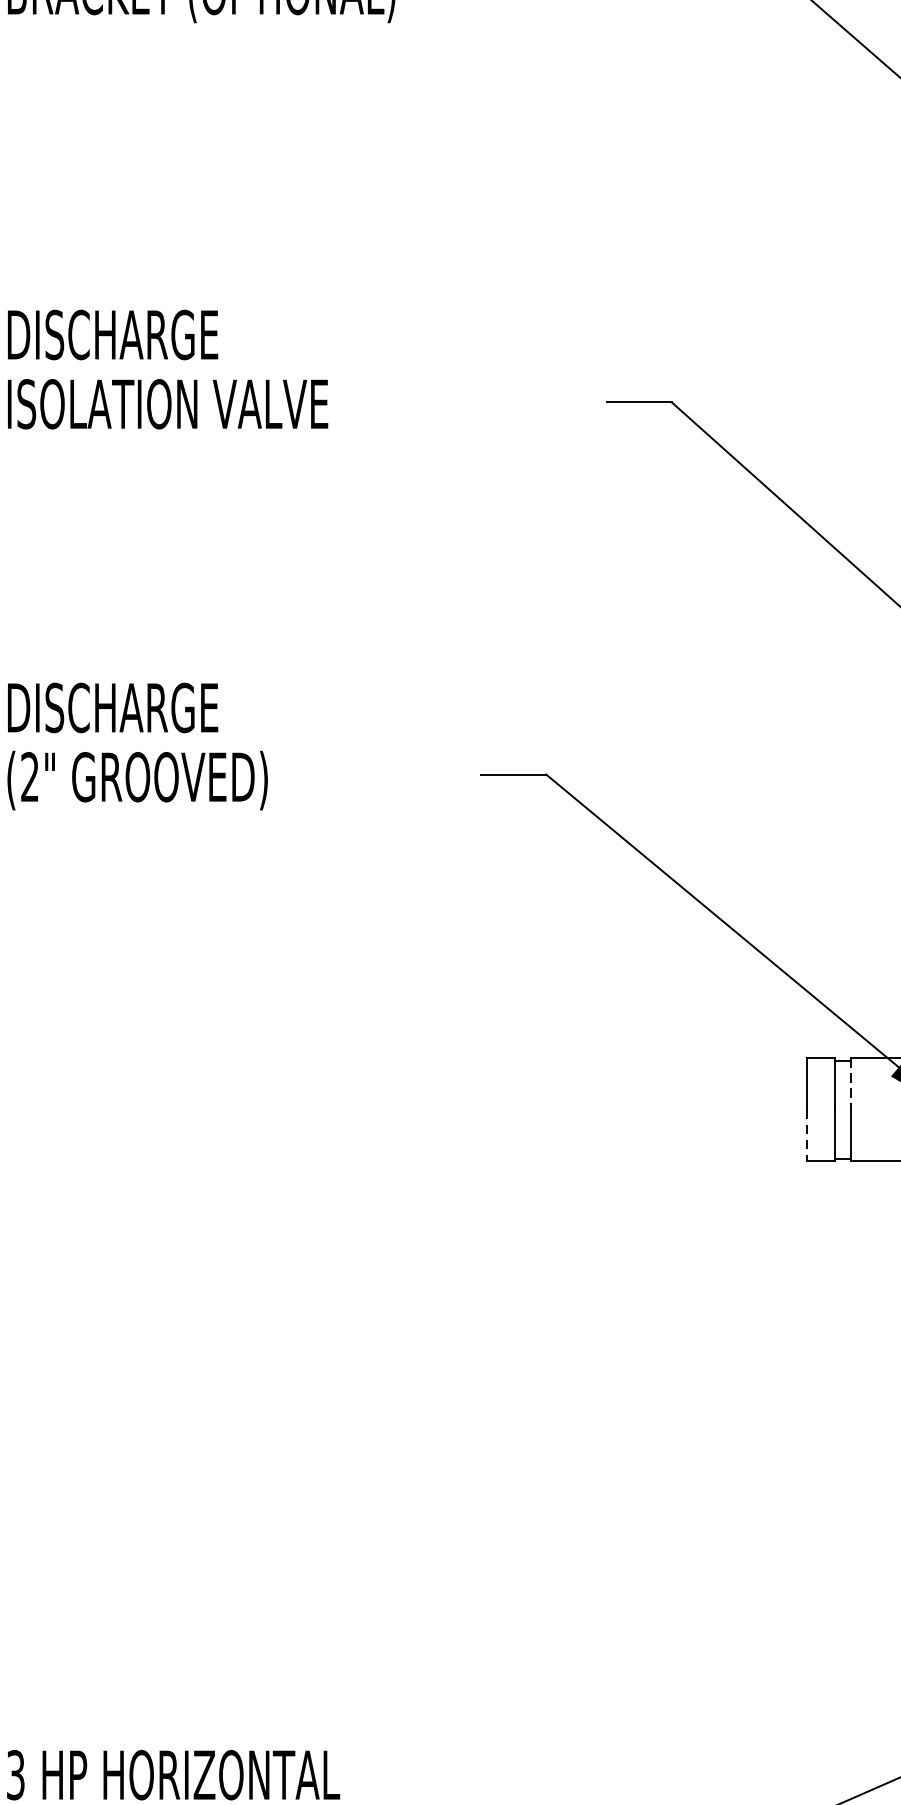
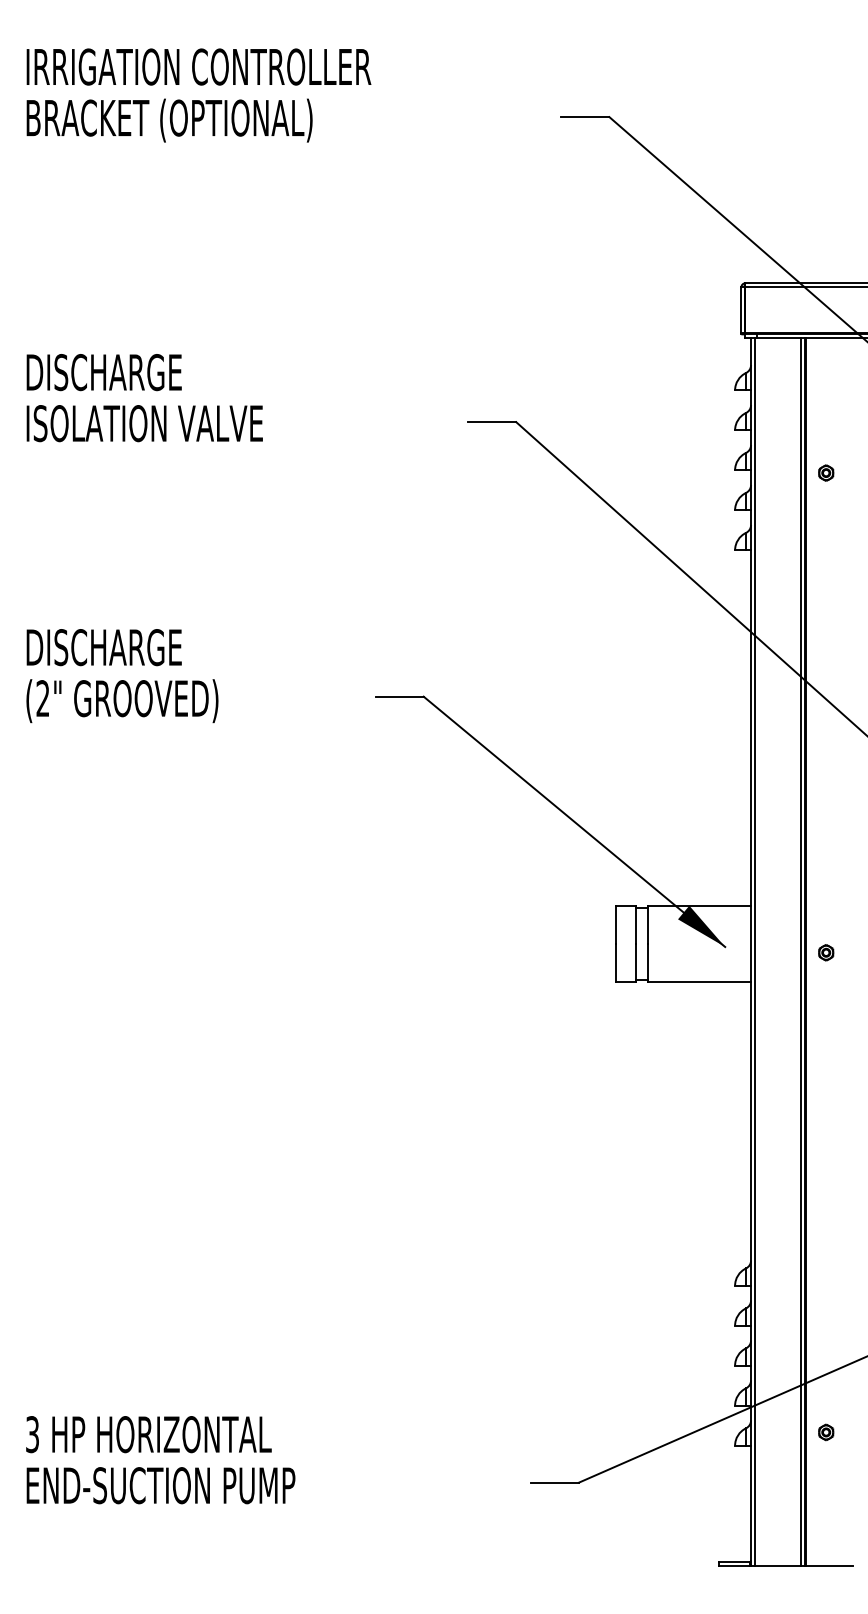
line: (851, 1084) -> (648, 925), dashed -> solid
line: (807, 1134) -> (616, 962), dashed -> solid

